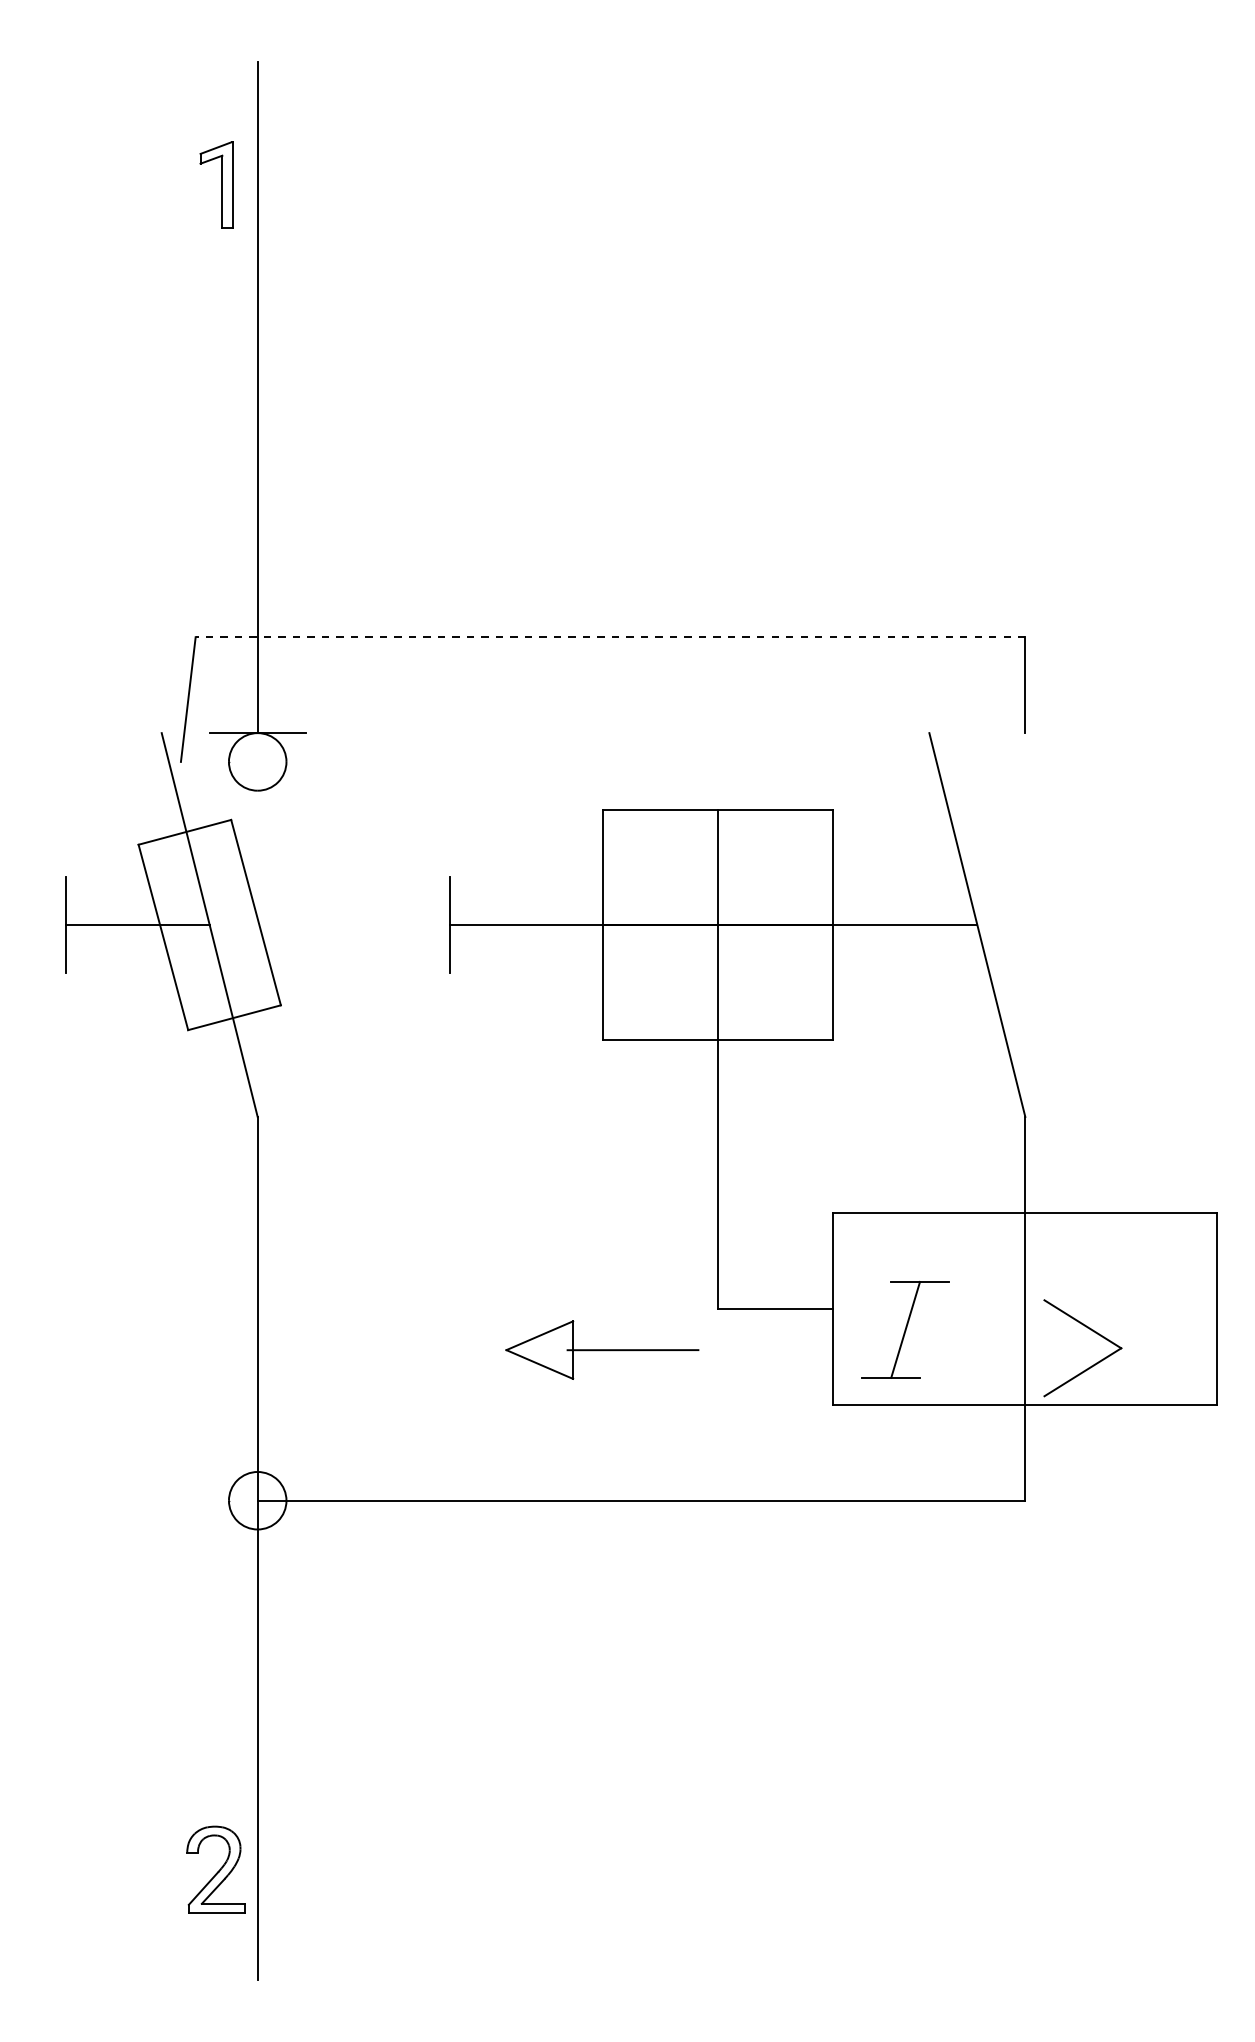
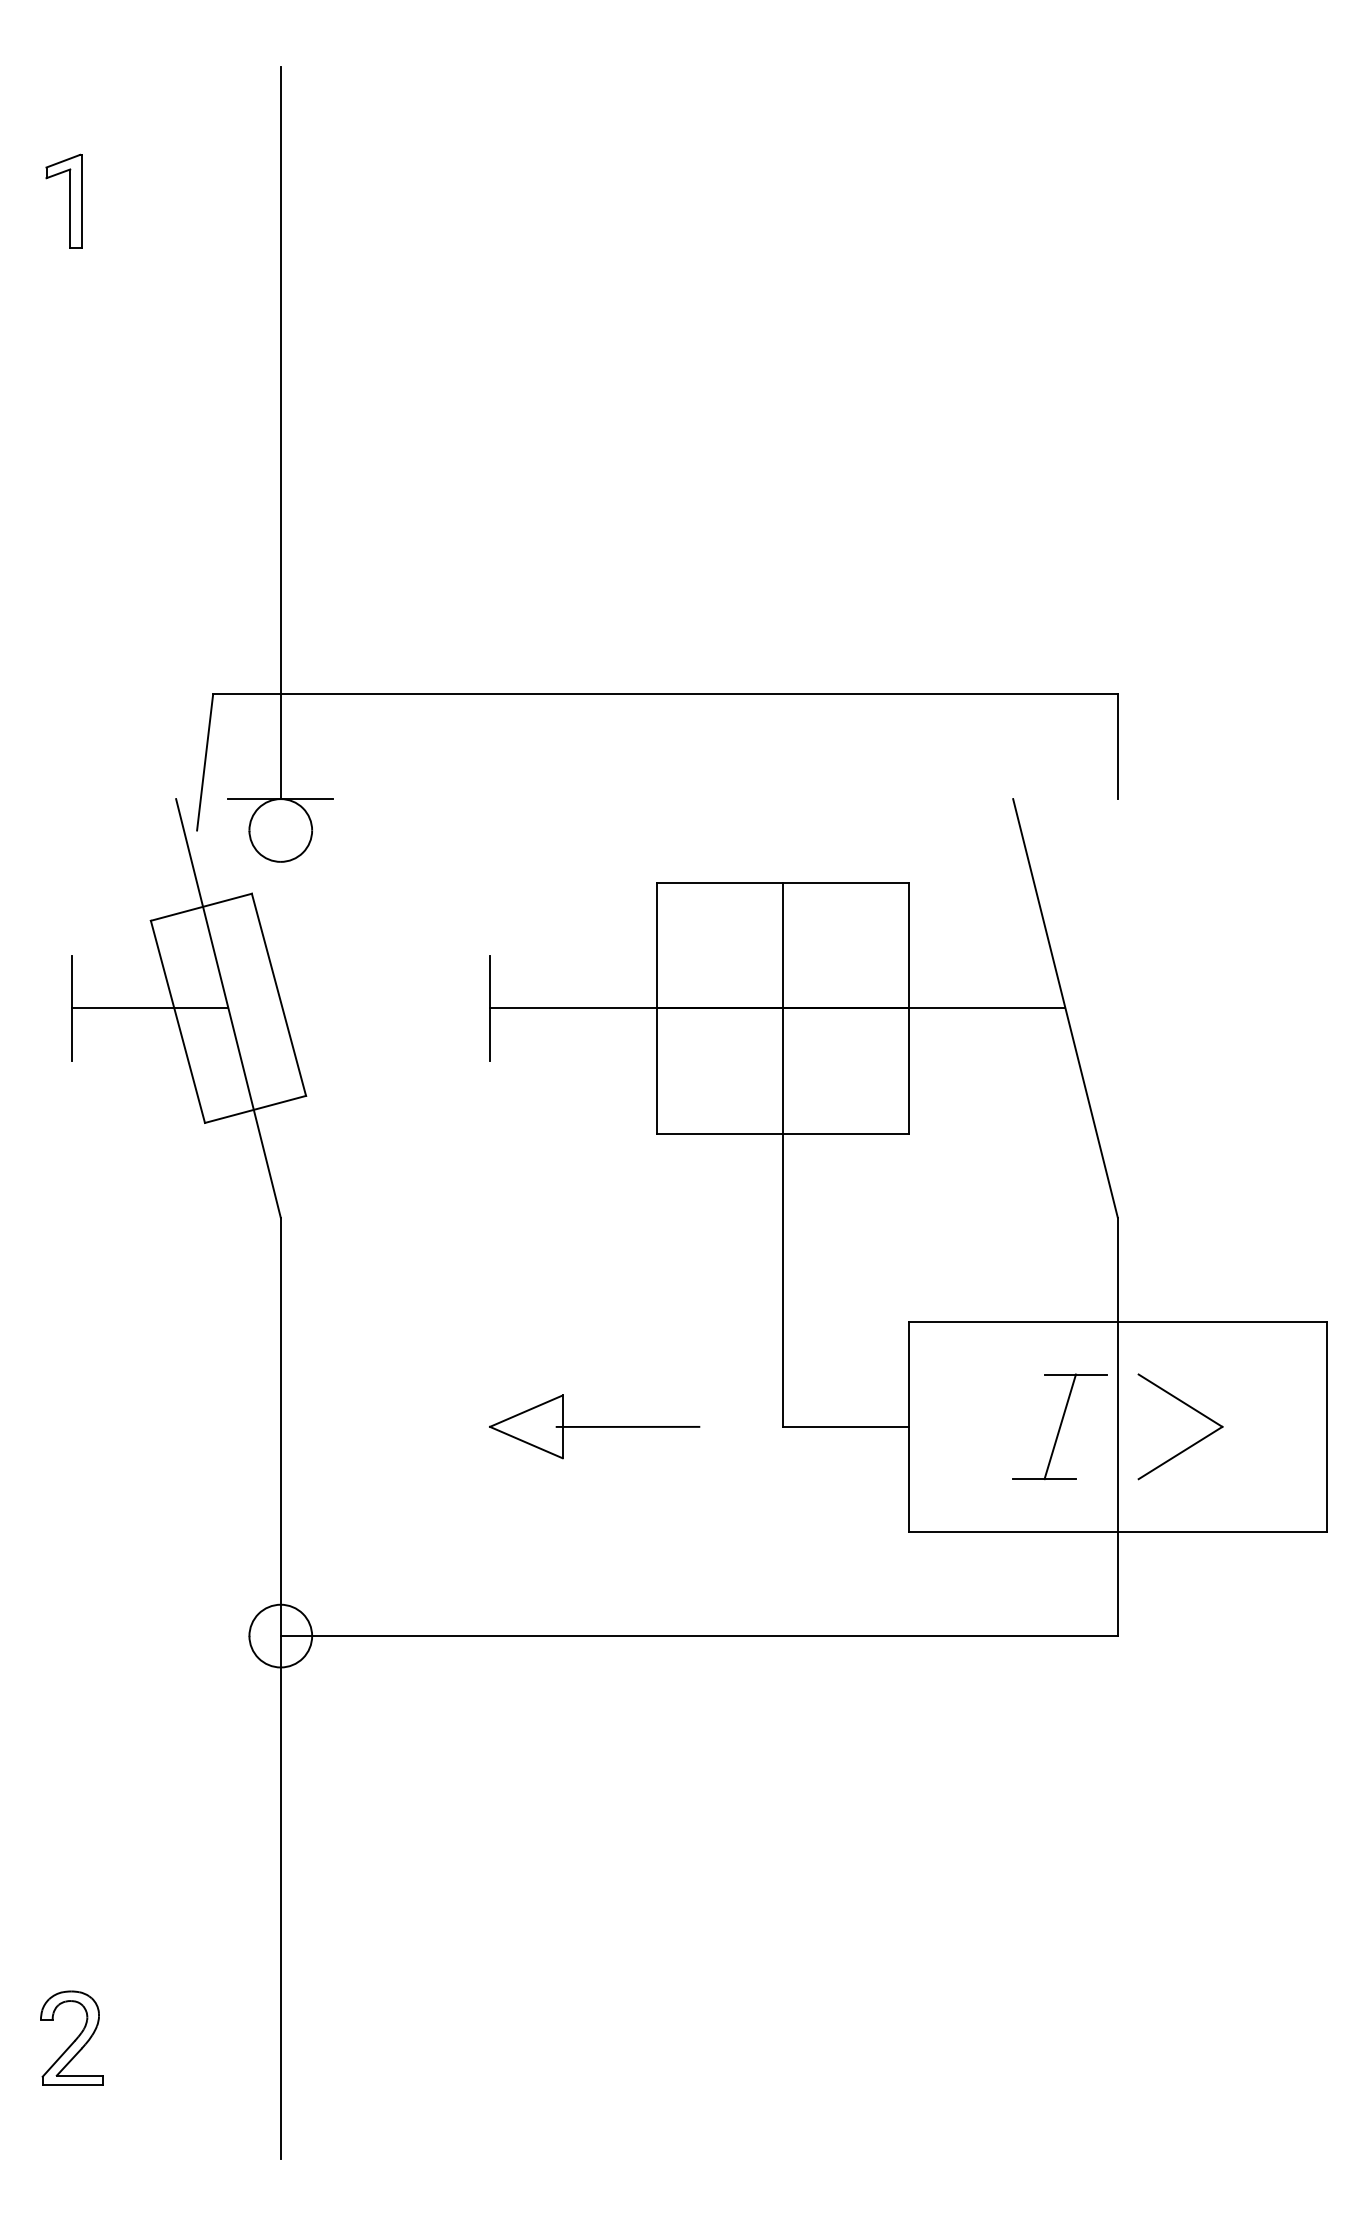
part: (216, 184) -> (63, 200), moved
line: (609, 637) -> (664, 694), dashed -> solid
part: (904, 1329) -> (1059, 1426), moved
part: (1093, 1332) -> (1192, 1409), moved
part: (602, 1349) -> (594, 1426), moved
part: (215, 1868) -> (71, 2037), moved

